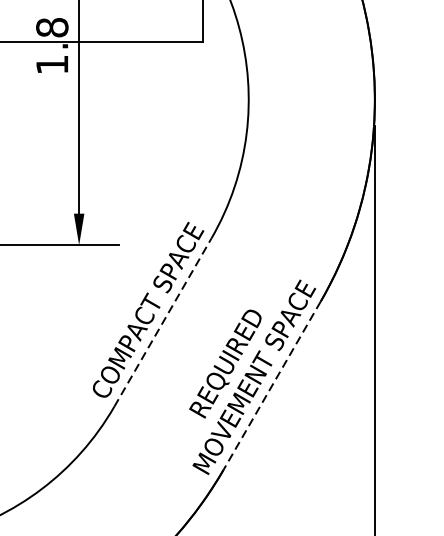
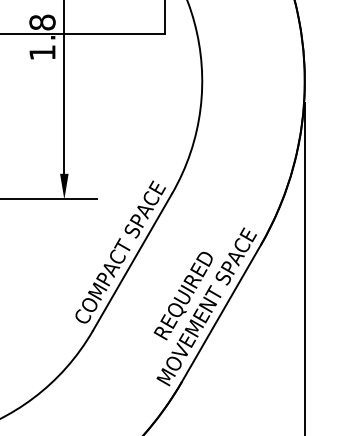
line: (162, 322) -> (132, 262), dashed -> solid
line: (272, 385) -> (221, 313), dashed -> solid

